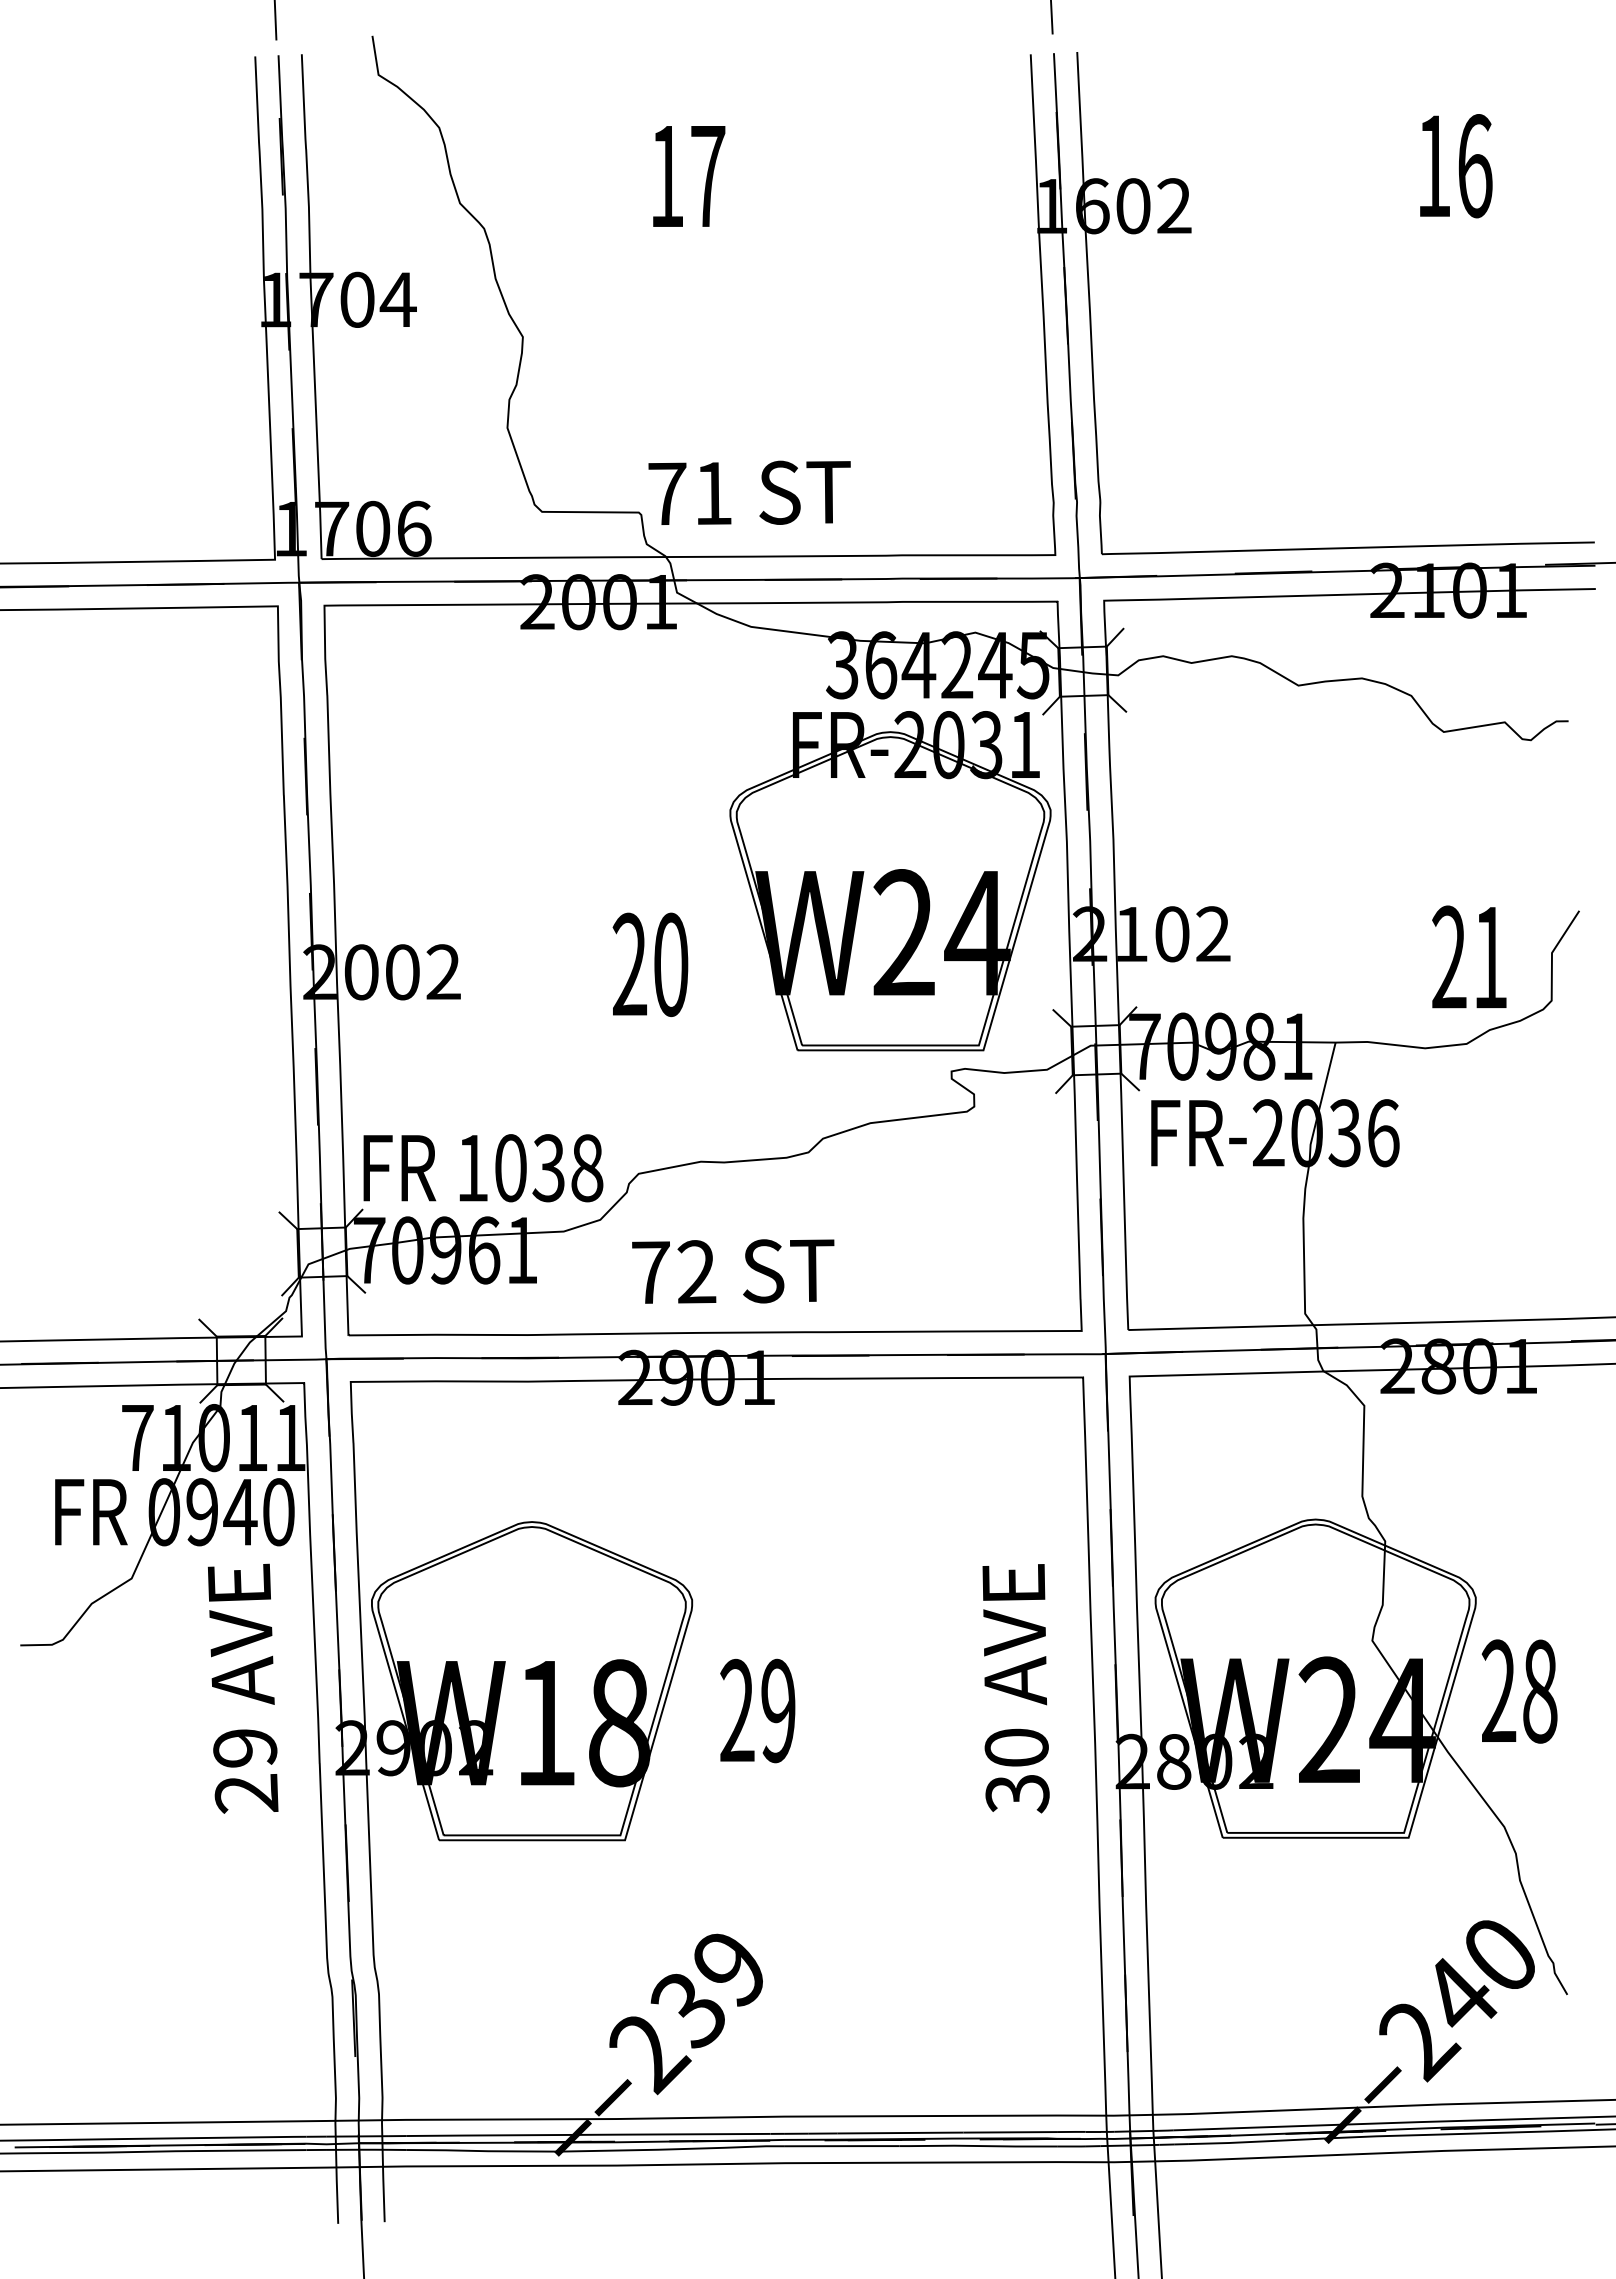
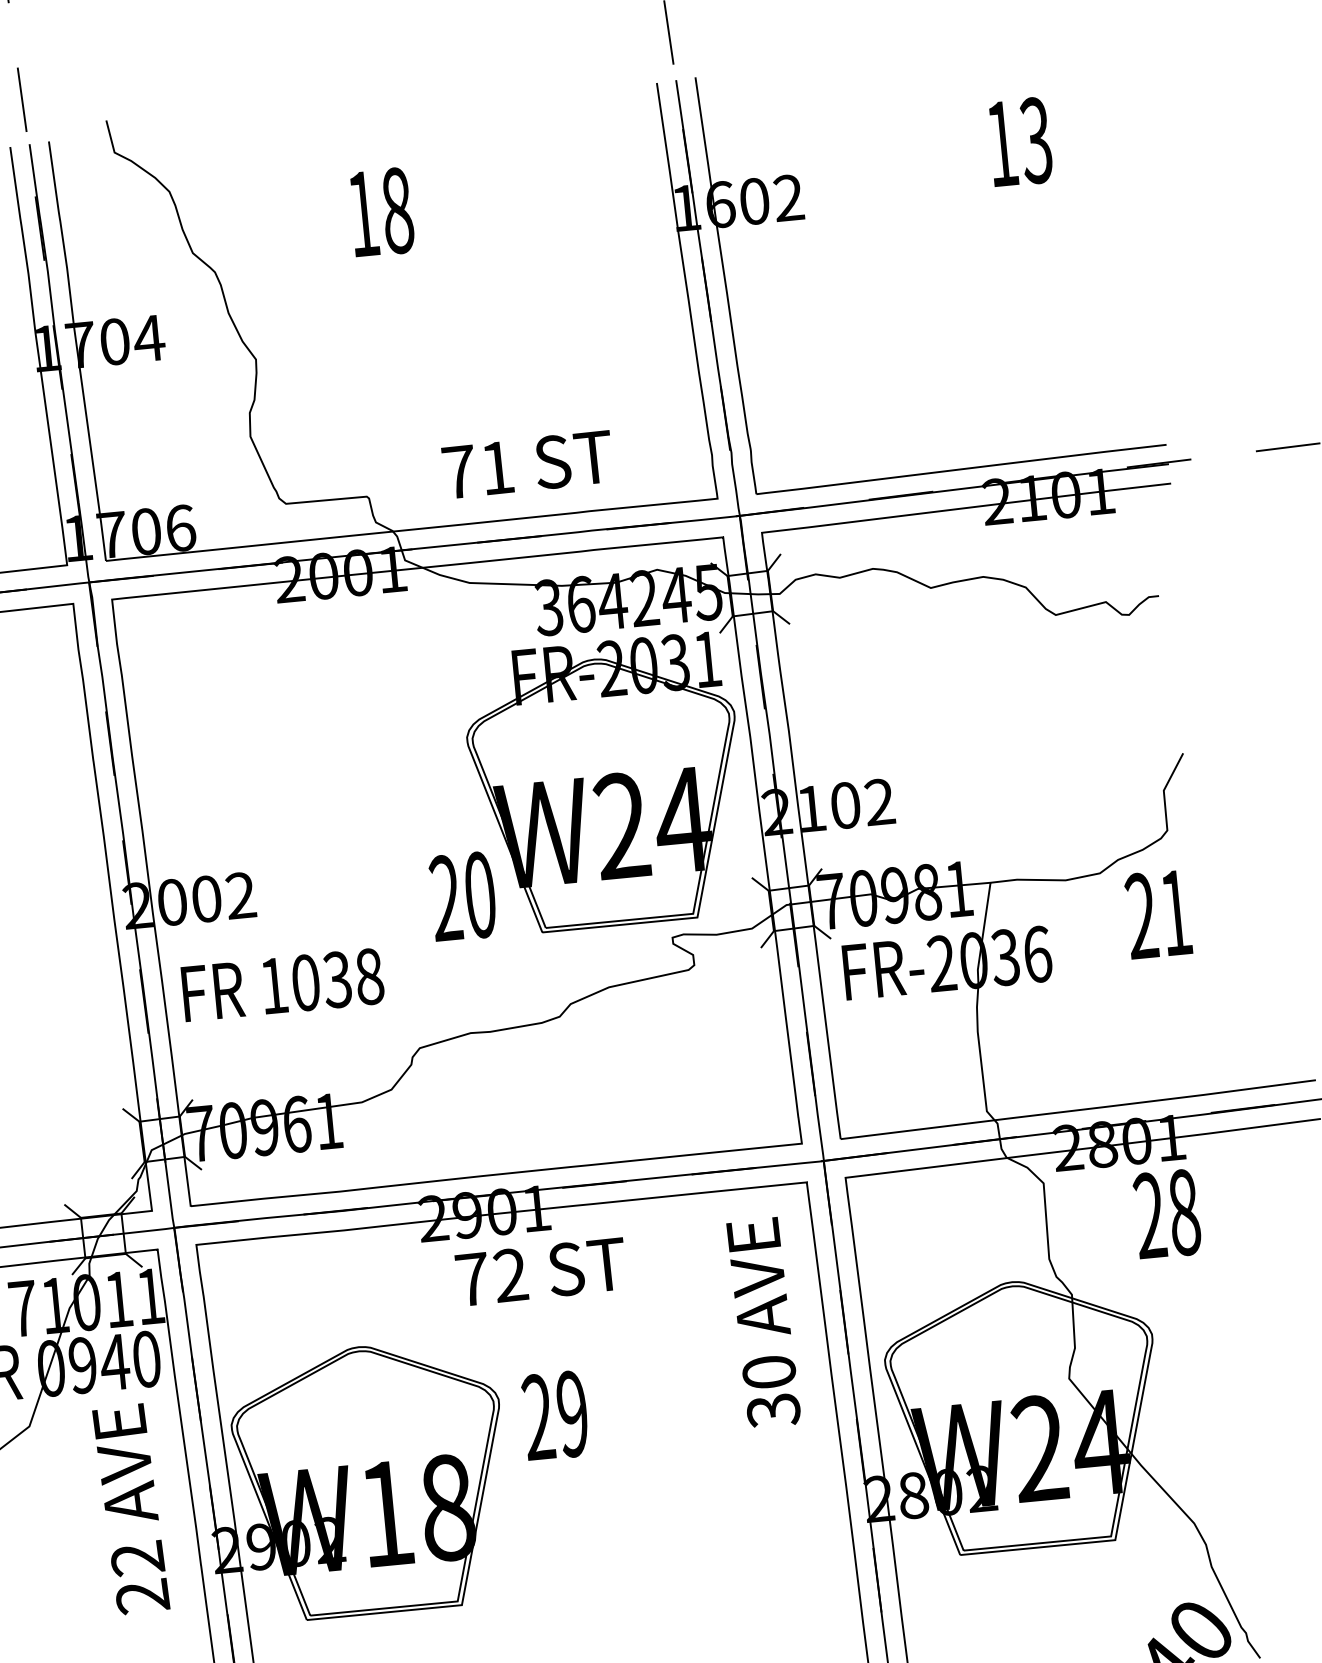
text: (1474, 166) -> (1036, 140), 16 -> 13
text: (708, 176) -> (397, 210), 17 -> 18
text: (749, 492) -> (527, 464), moved
text: (1469, 956) -> (1158, 913), moved
text: (650, 964) -> (463, 896), moved
text: (483, 1168) -> (283, 985), moved
text: (733, 1271) -> (541, 1271), moved
text: (1015, 1688) -> (763, 1322), moved
text: (1519, 1691) -> (1167, 1214), moved
text: (757, 1710) -> (555, 1415), moved
text: (245, 1748) -> (138, 1559), 29 -> 22

